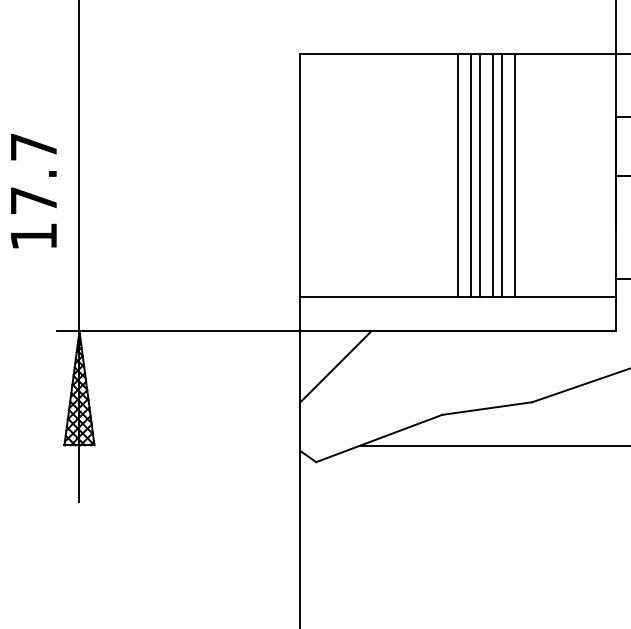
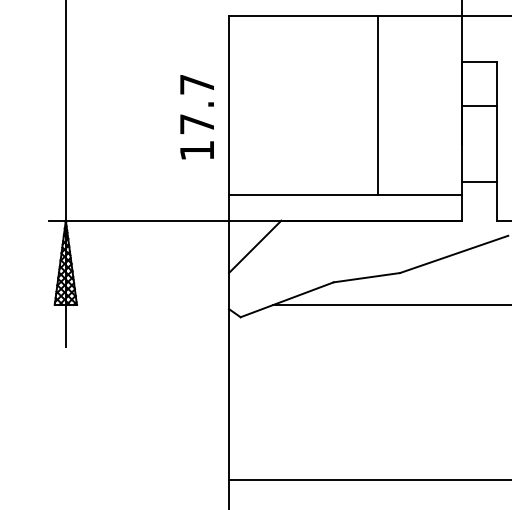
line: (458, 175) -> (345, 105), removed
line: (470, 175) -> (354, 105), removed
line: (479, 175) -> (361, 105), removed
line: (492, 175) -> (370, 105), removed
line: (515, 175) -> (387, 105), removed
text: (32, 191) -> (196, 117), moved

